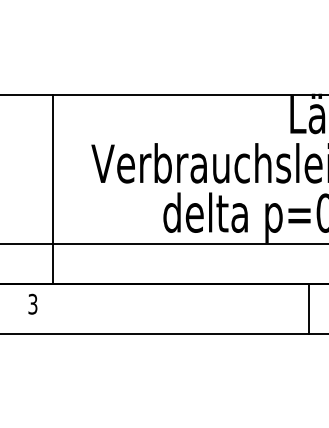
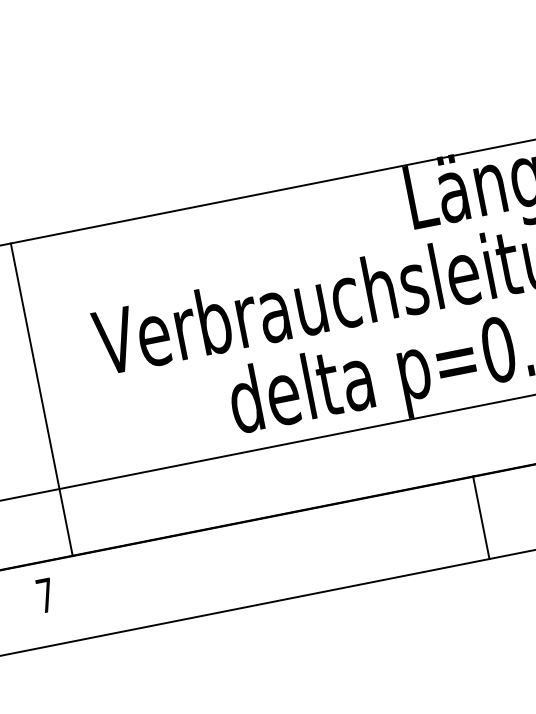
text: (32, 303) -> (44, 594), 3 -> 7
line: (309, 309) -> (482, 518), moved

